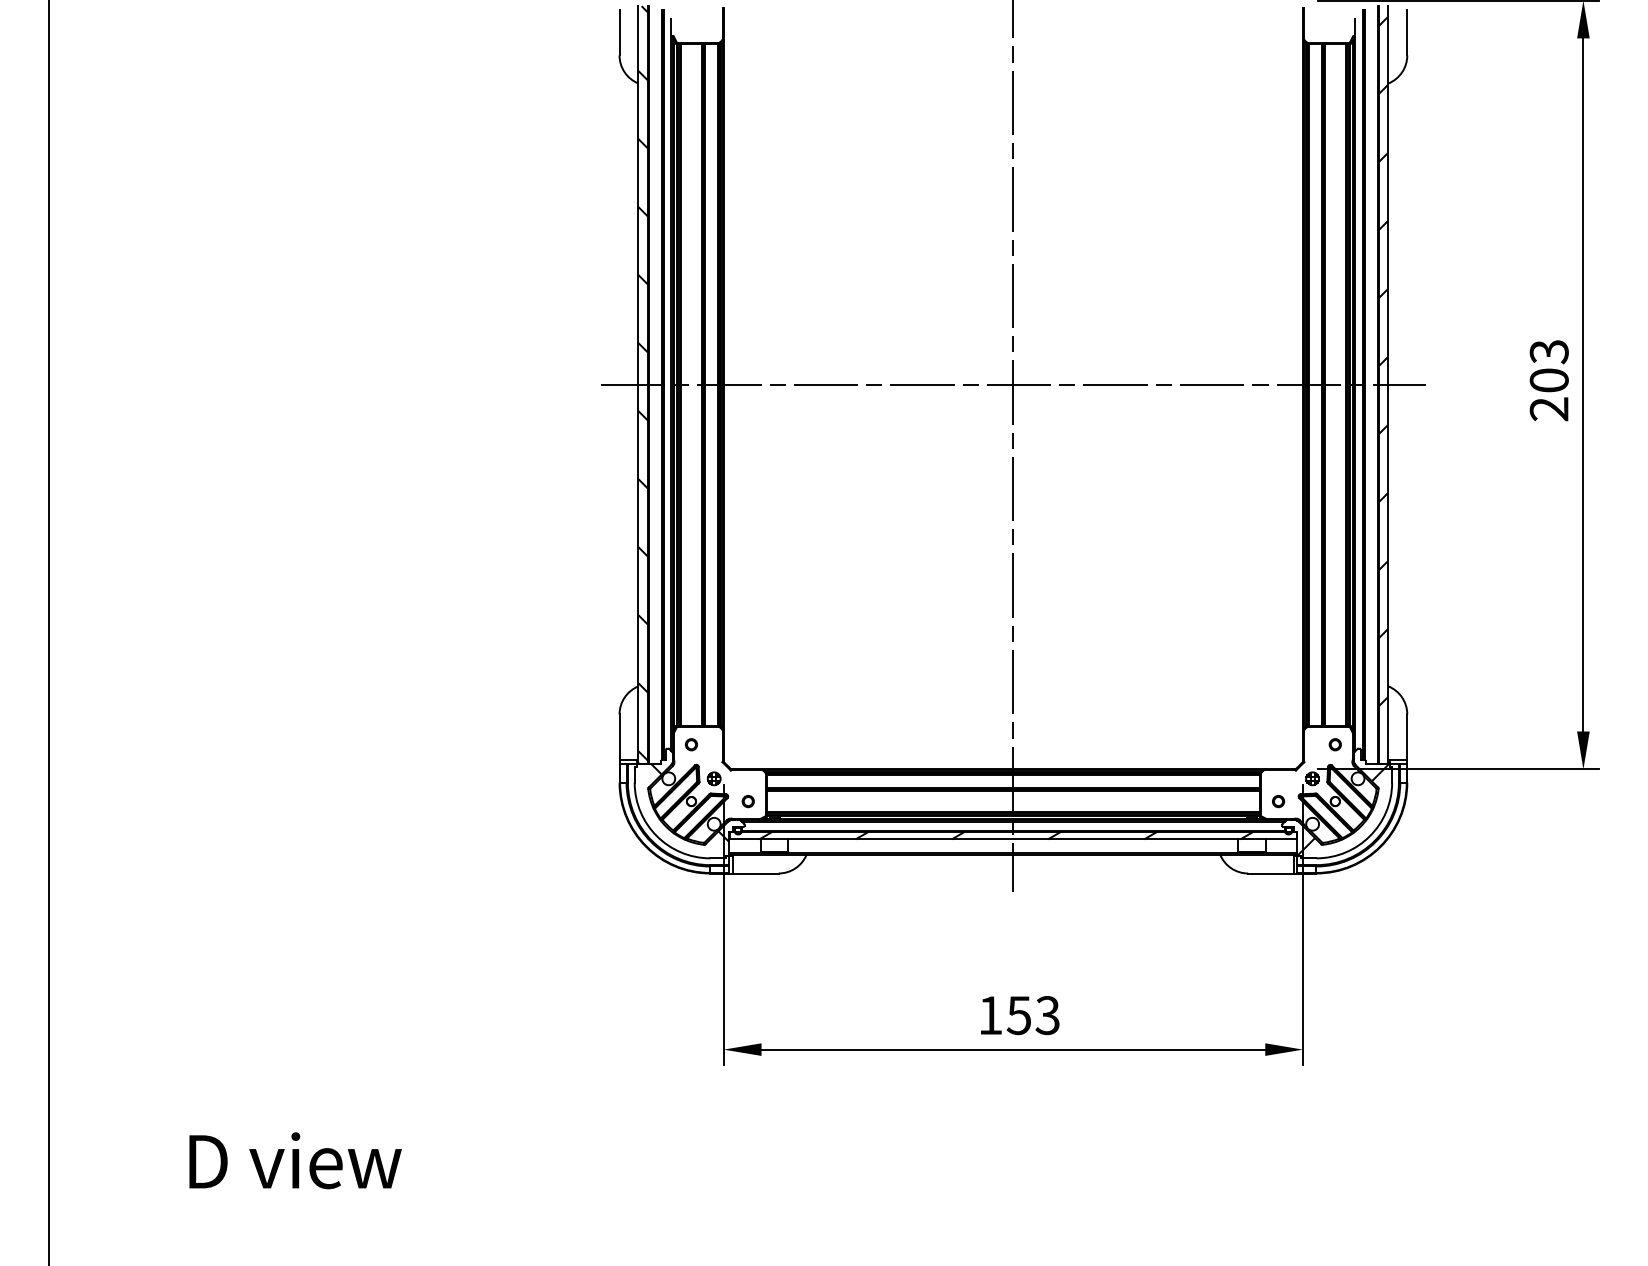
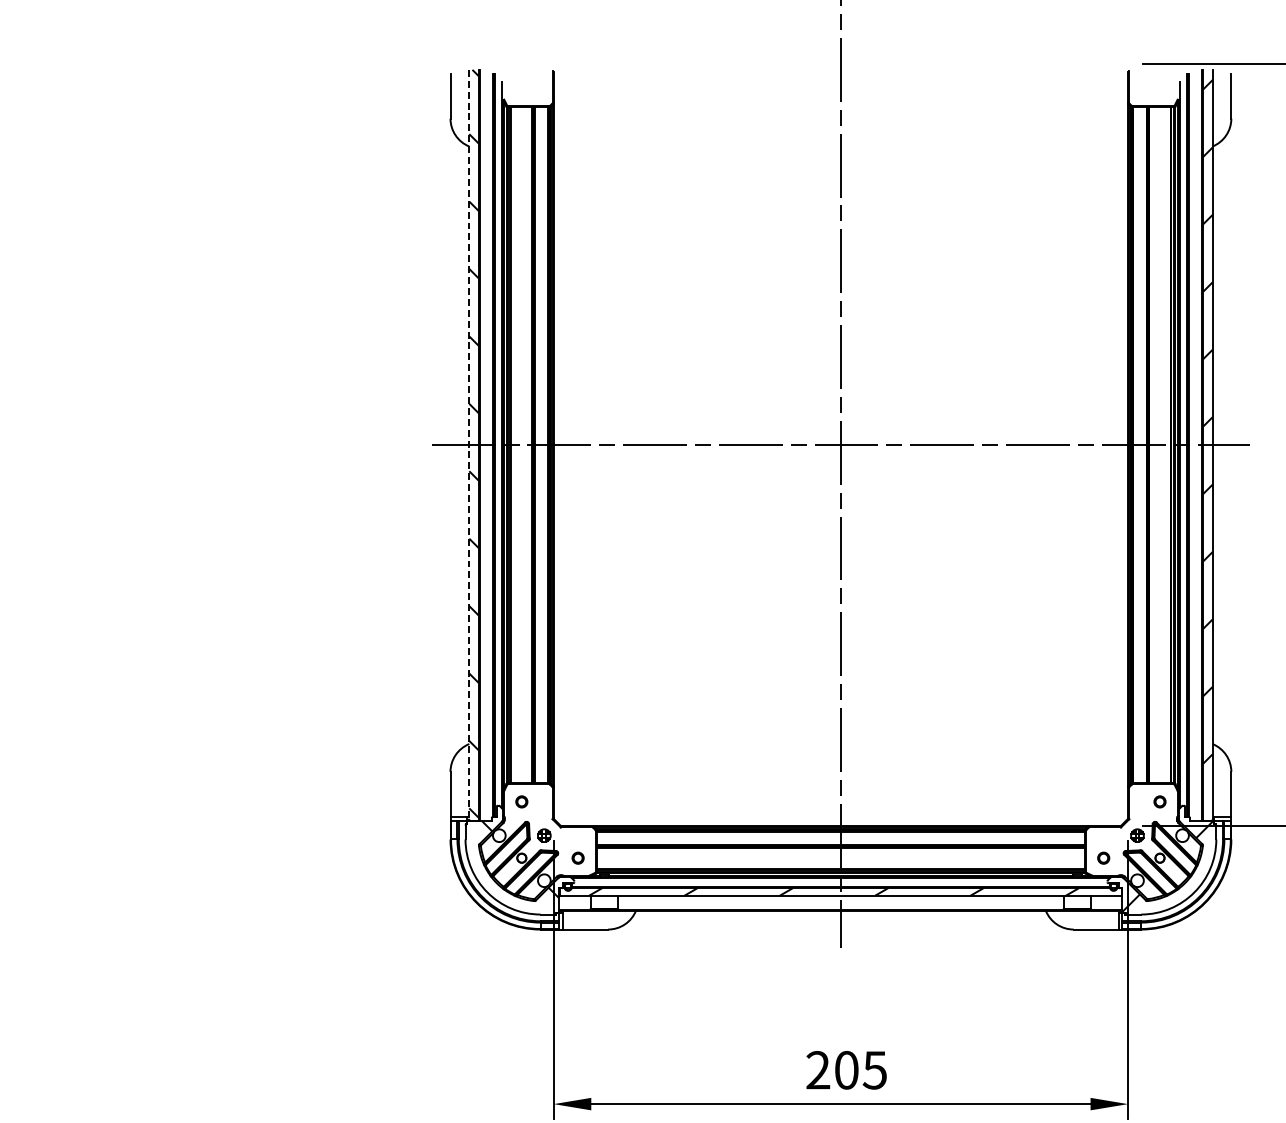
line: (638, 384) -> (469, 444), solid -> dashed
text: (1018, 1015) -> (845, 1070), 153 -> 205

